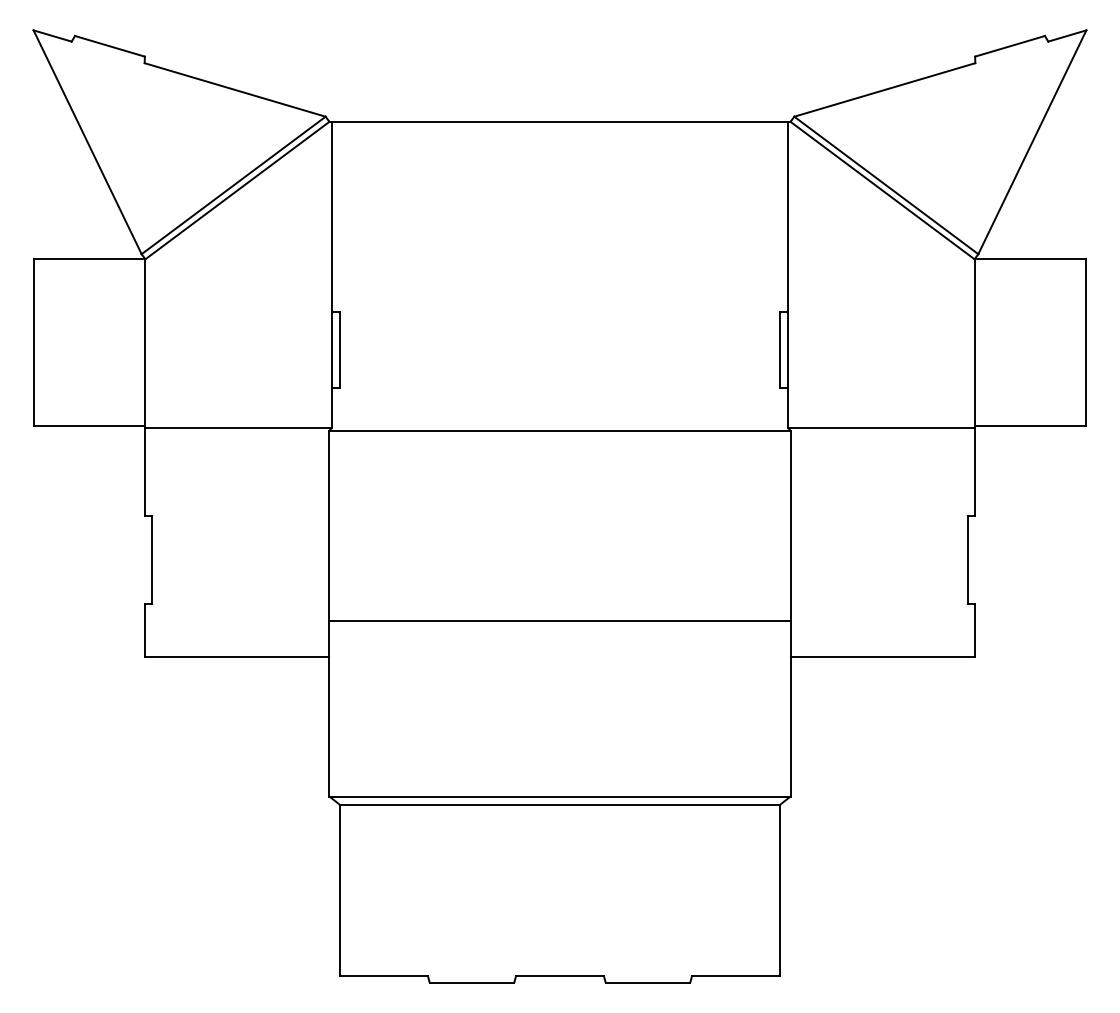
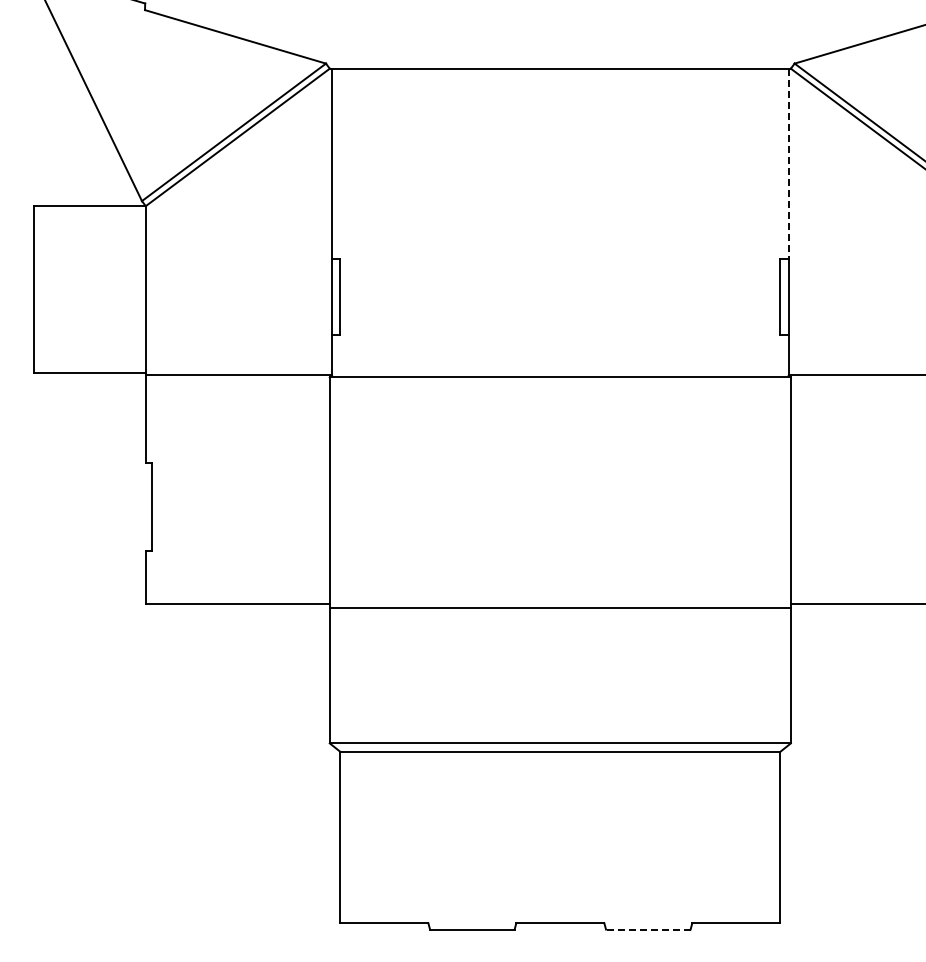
line: (788, 217) -> (788, 164), solid -> dashed
line: (559, 620) -> (559, 607), moved
line: (647, 982) -> (647, 929), solid -> dashed

